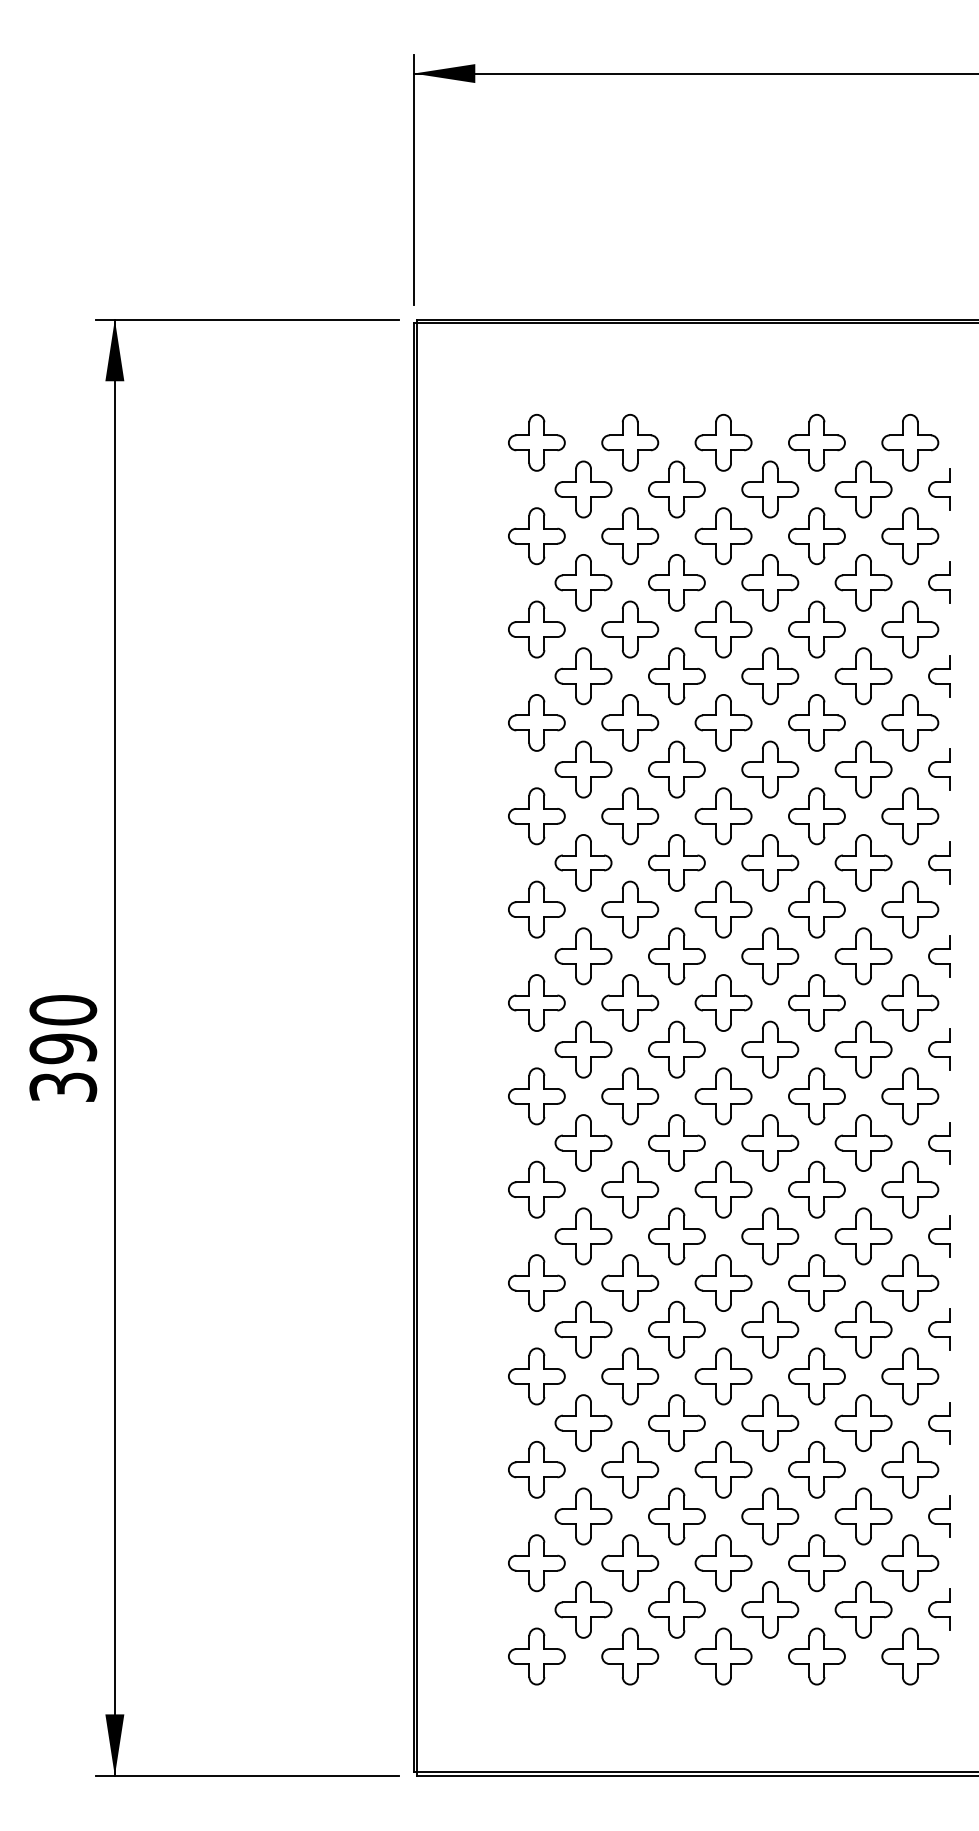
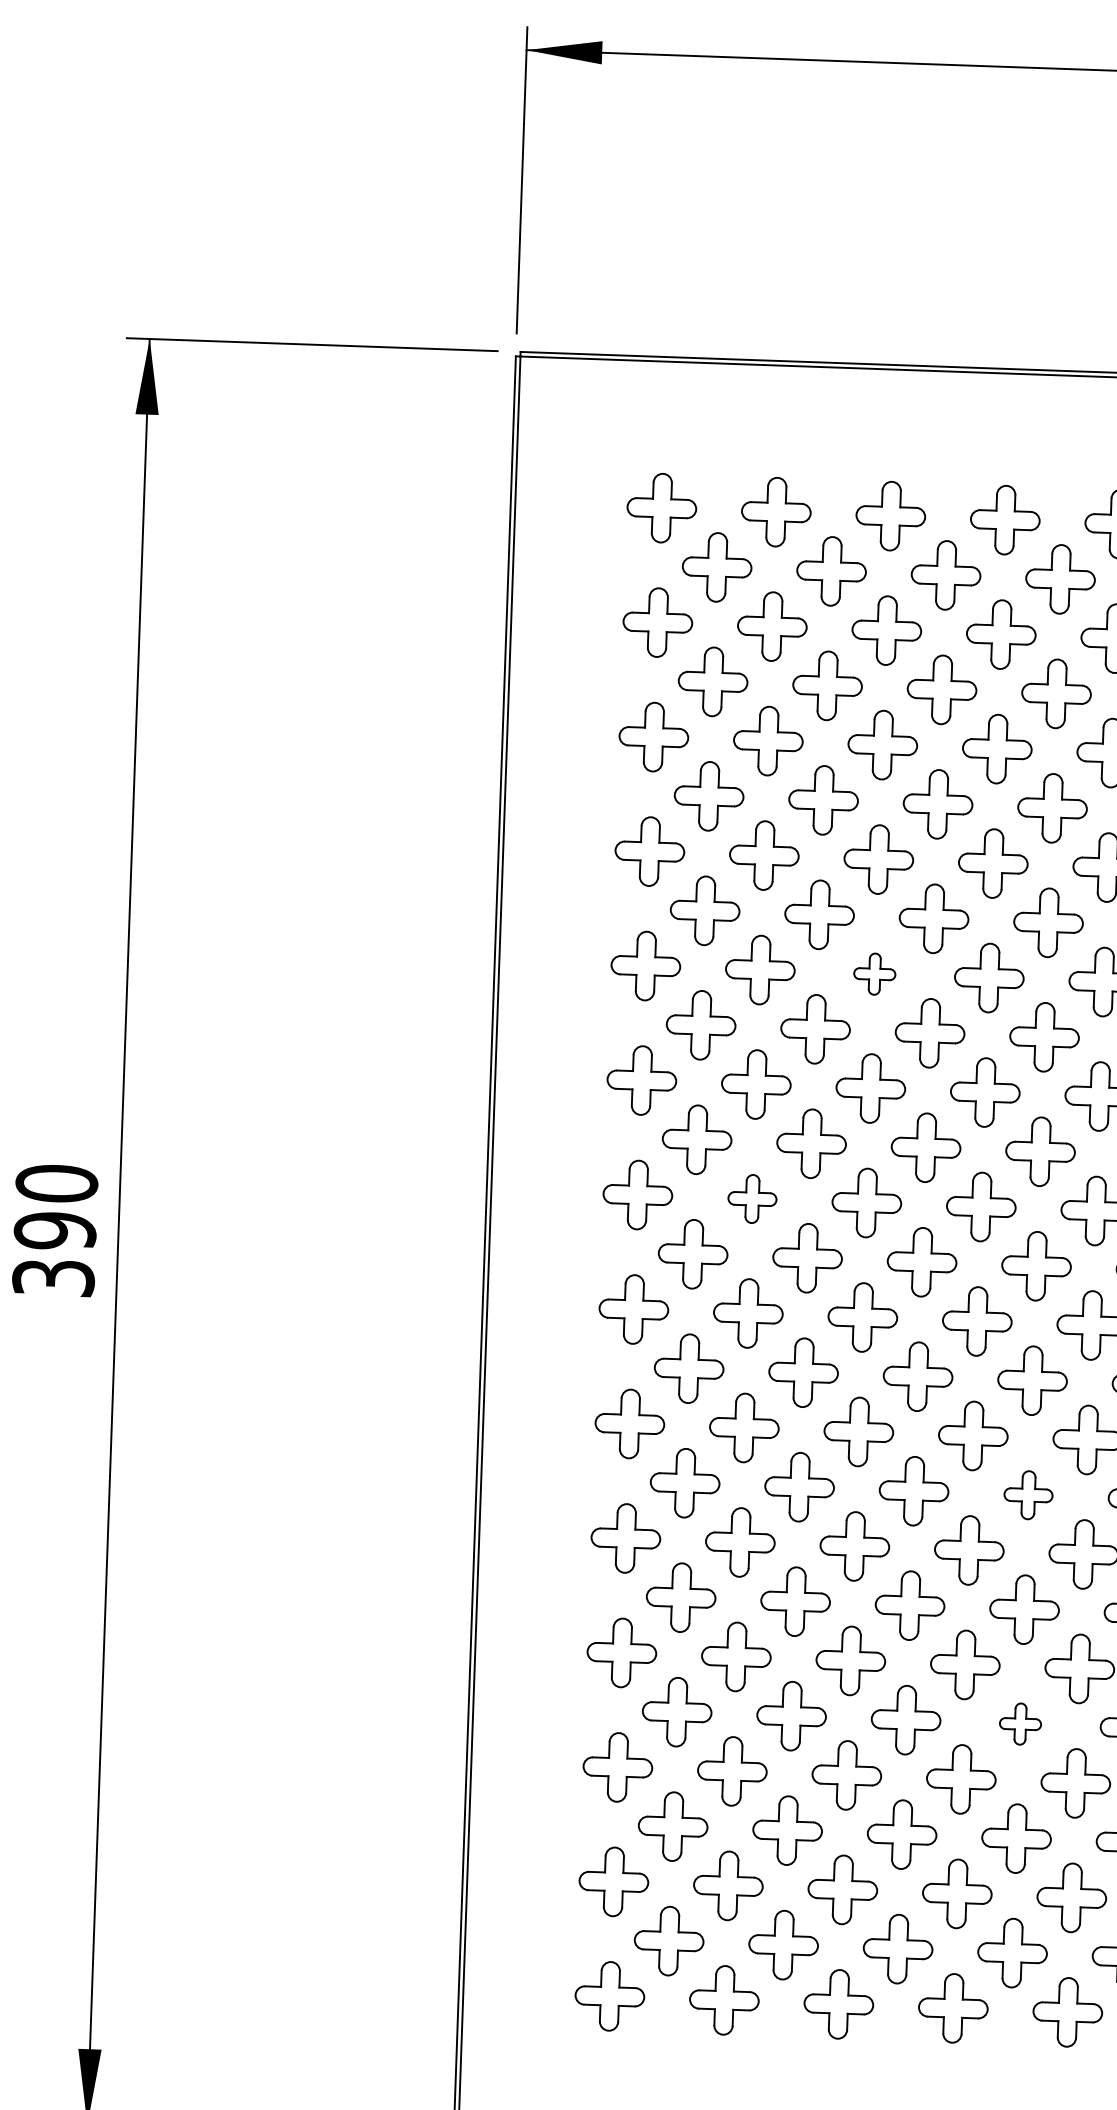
part: (723, 816) -> (874, 974), size x0.6
part: (630, 1002) -> (752, 1198), size x0.7
part: (863, 1236) -> (1028, 1495), size x0.7
part: (863, 1422) -> (1020, 1723), size x0.6

